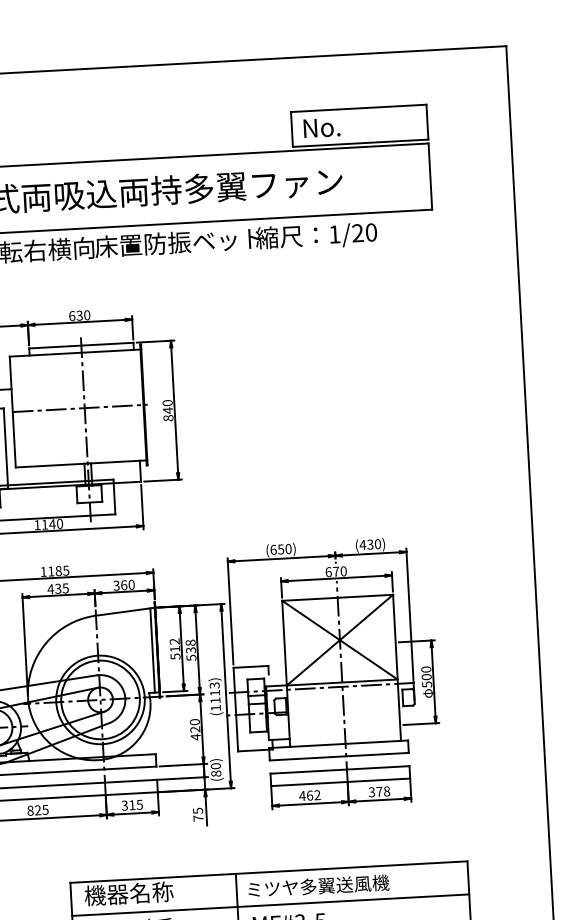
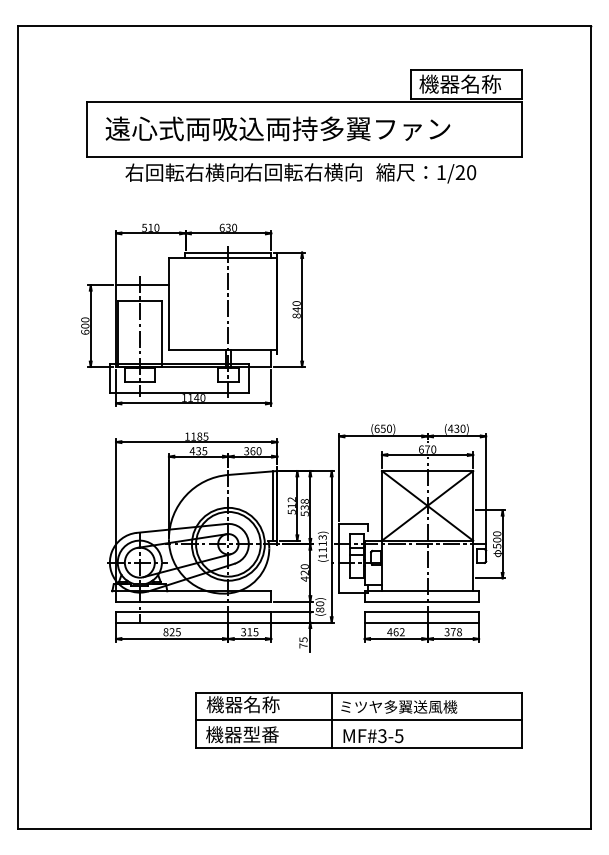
text: (352, 125) -> (460, 83), No. -> 機器名称
text: (178, 242) -> (312, 172), 床置防振ベット -> 右回転右横向
line: (80, 408) -> (224, 304), removed

